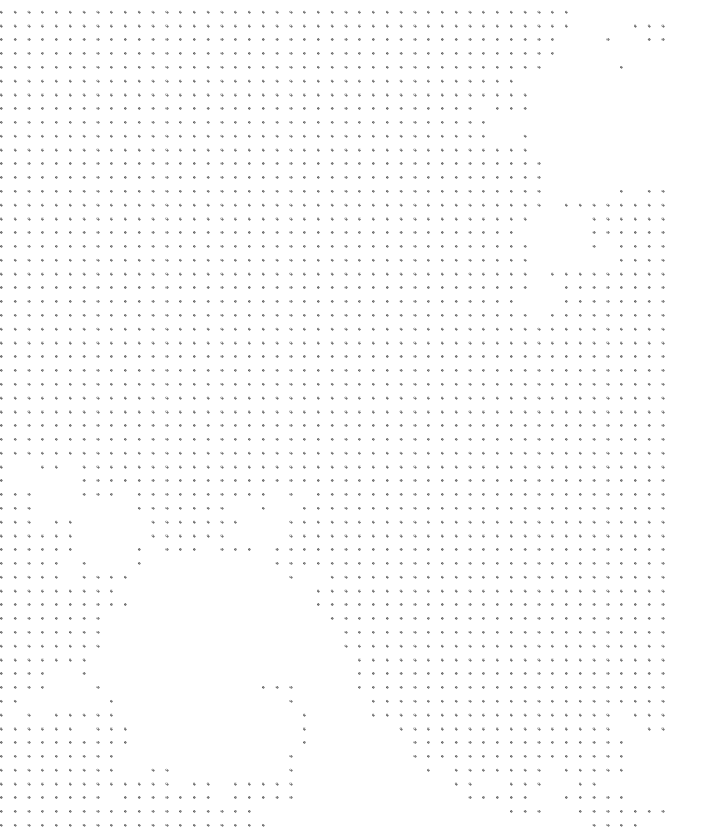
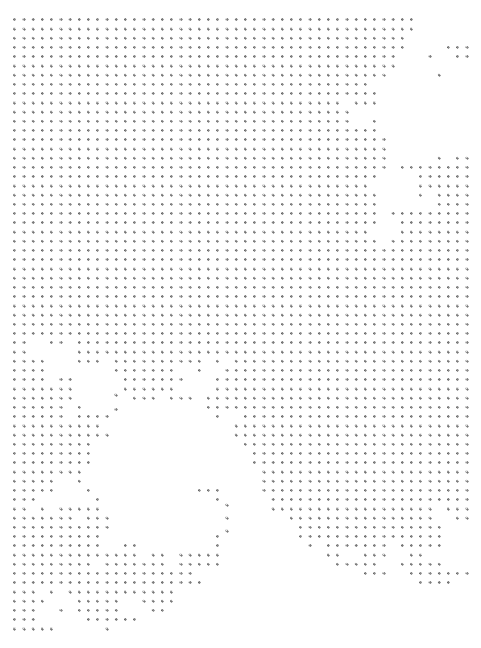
part: (139, 556) -> (116, 402), size x1.6
part: (304, 728) -> (226, 517), size x1.4

